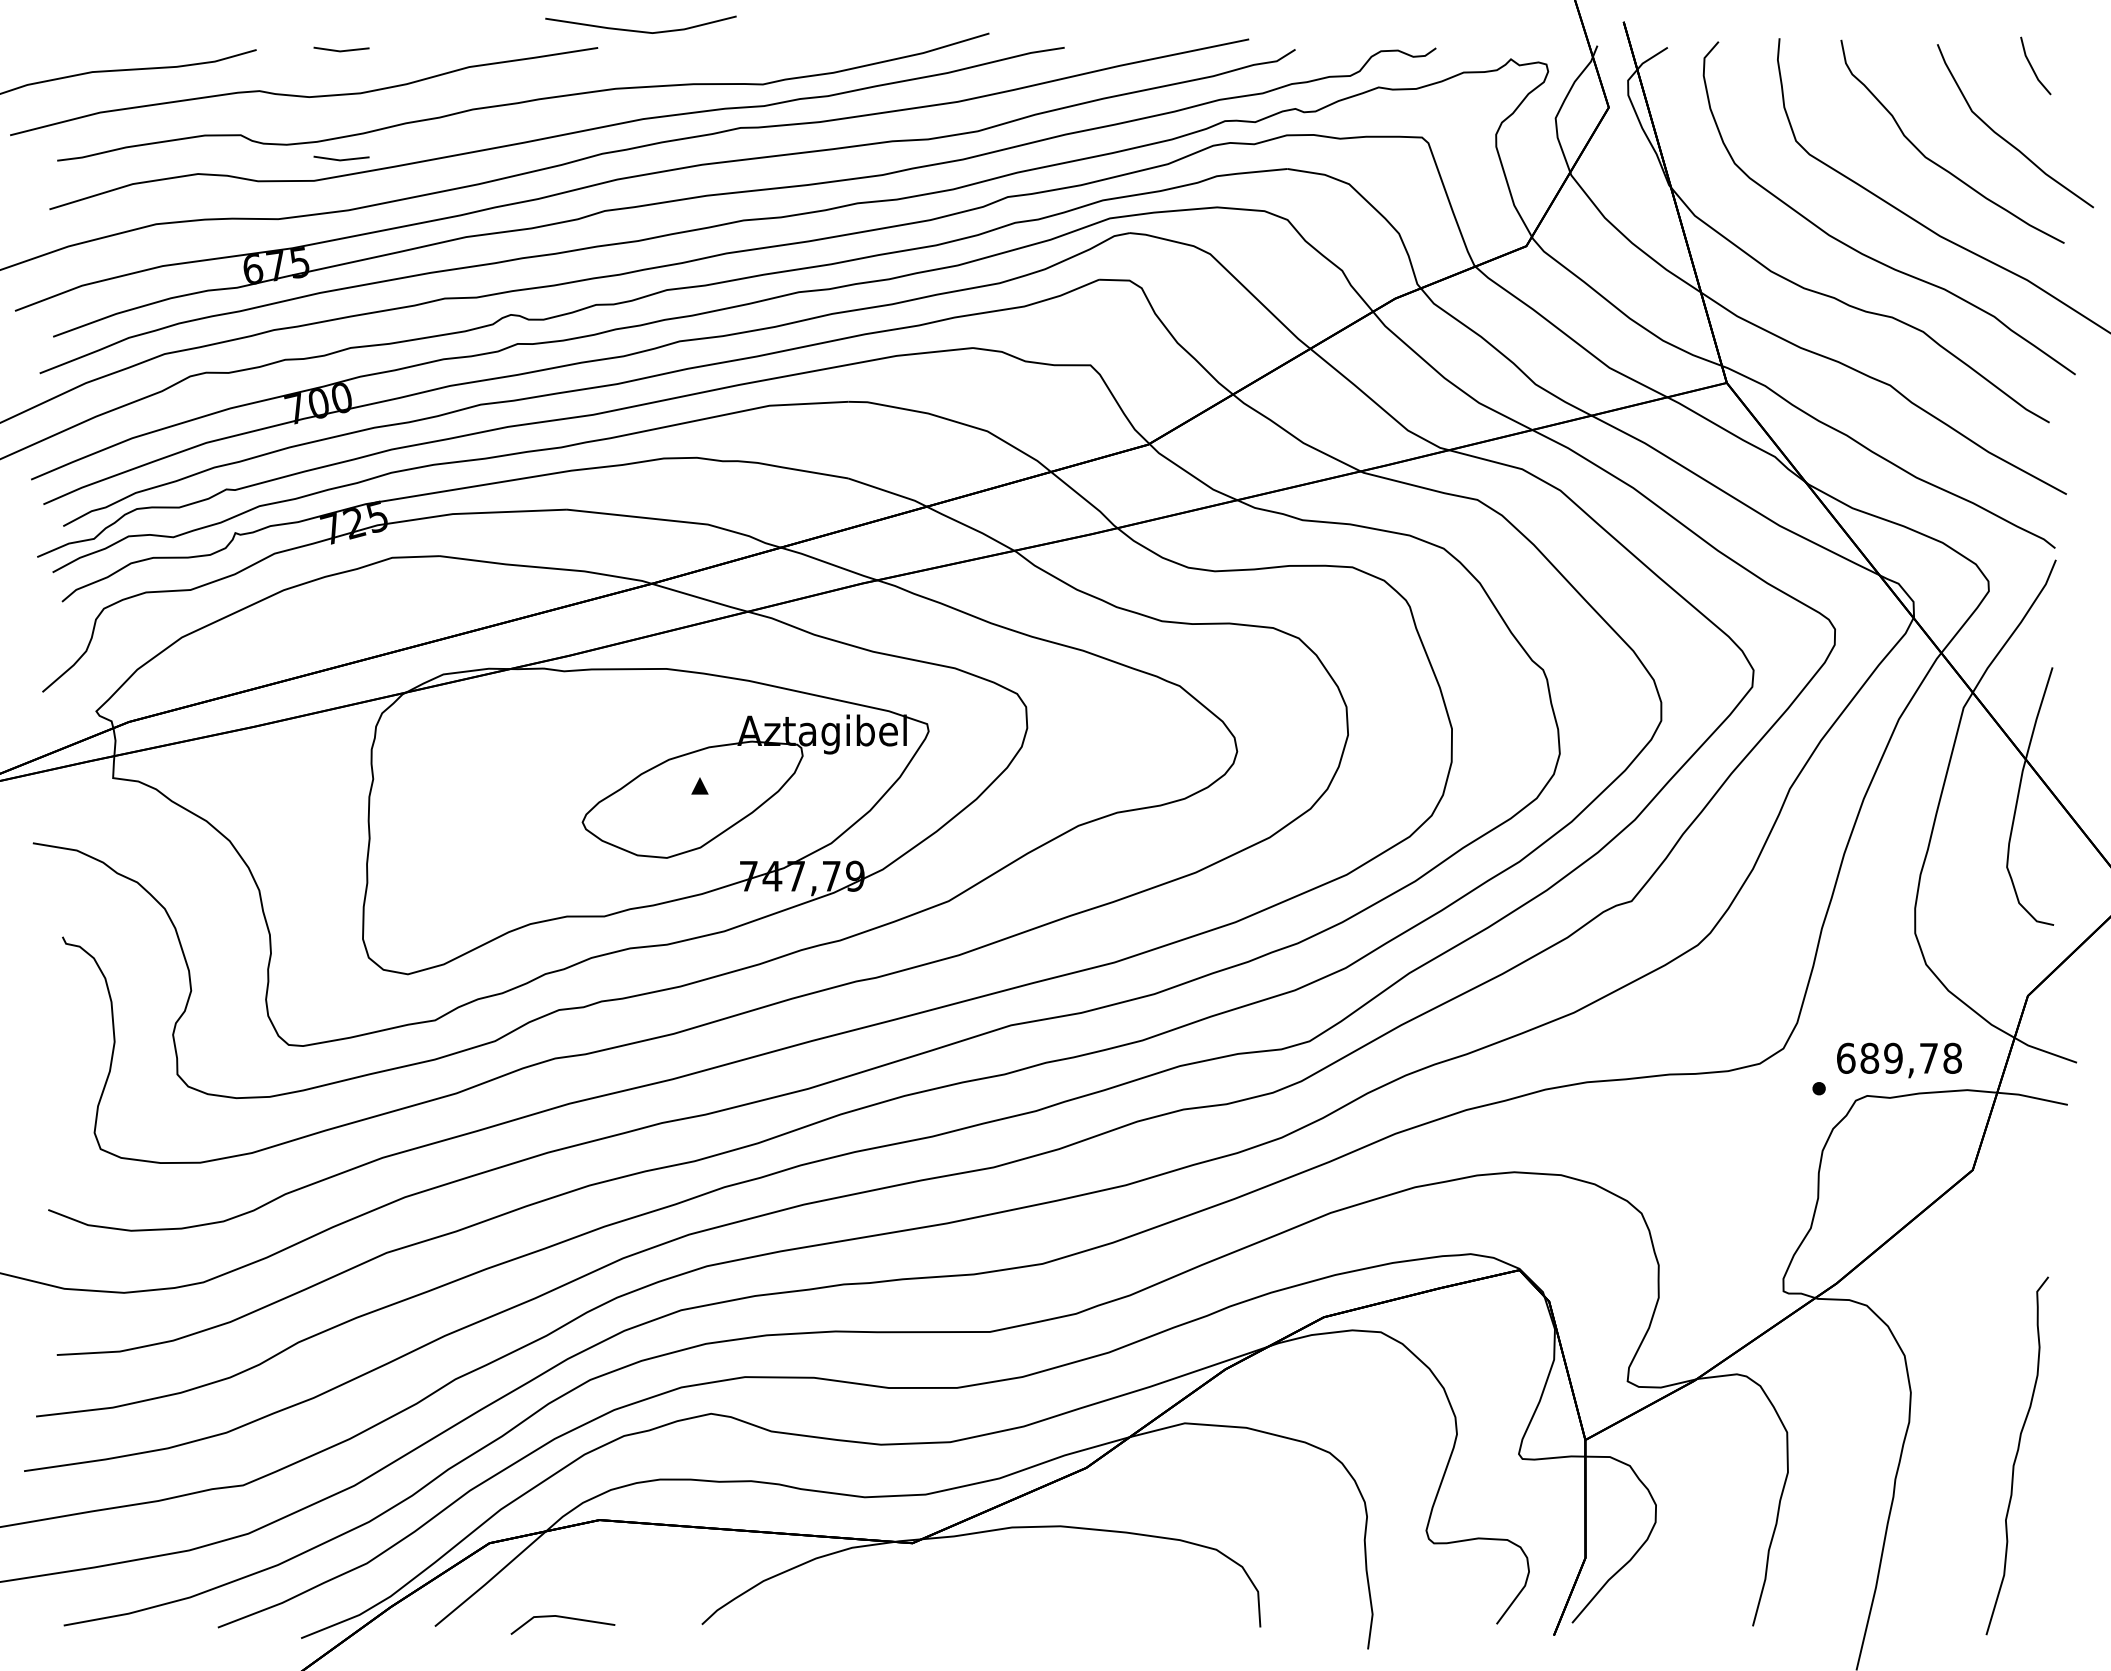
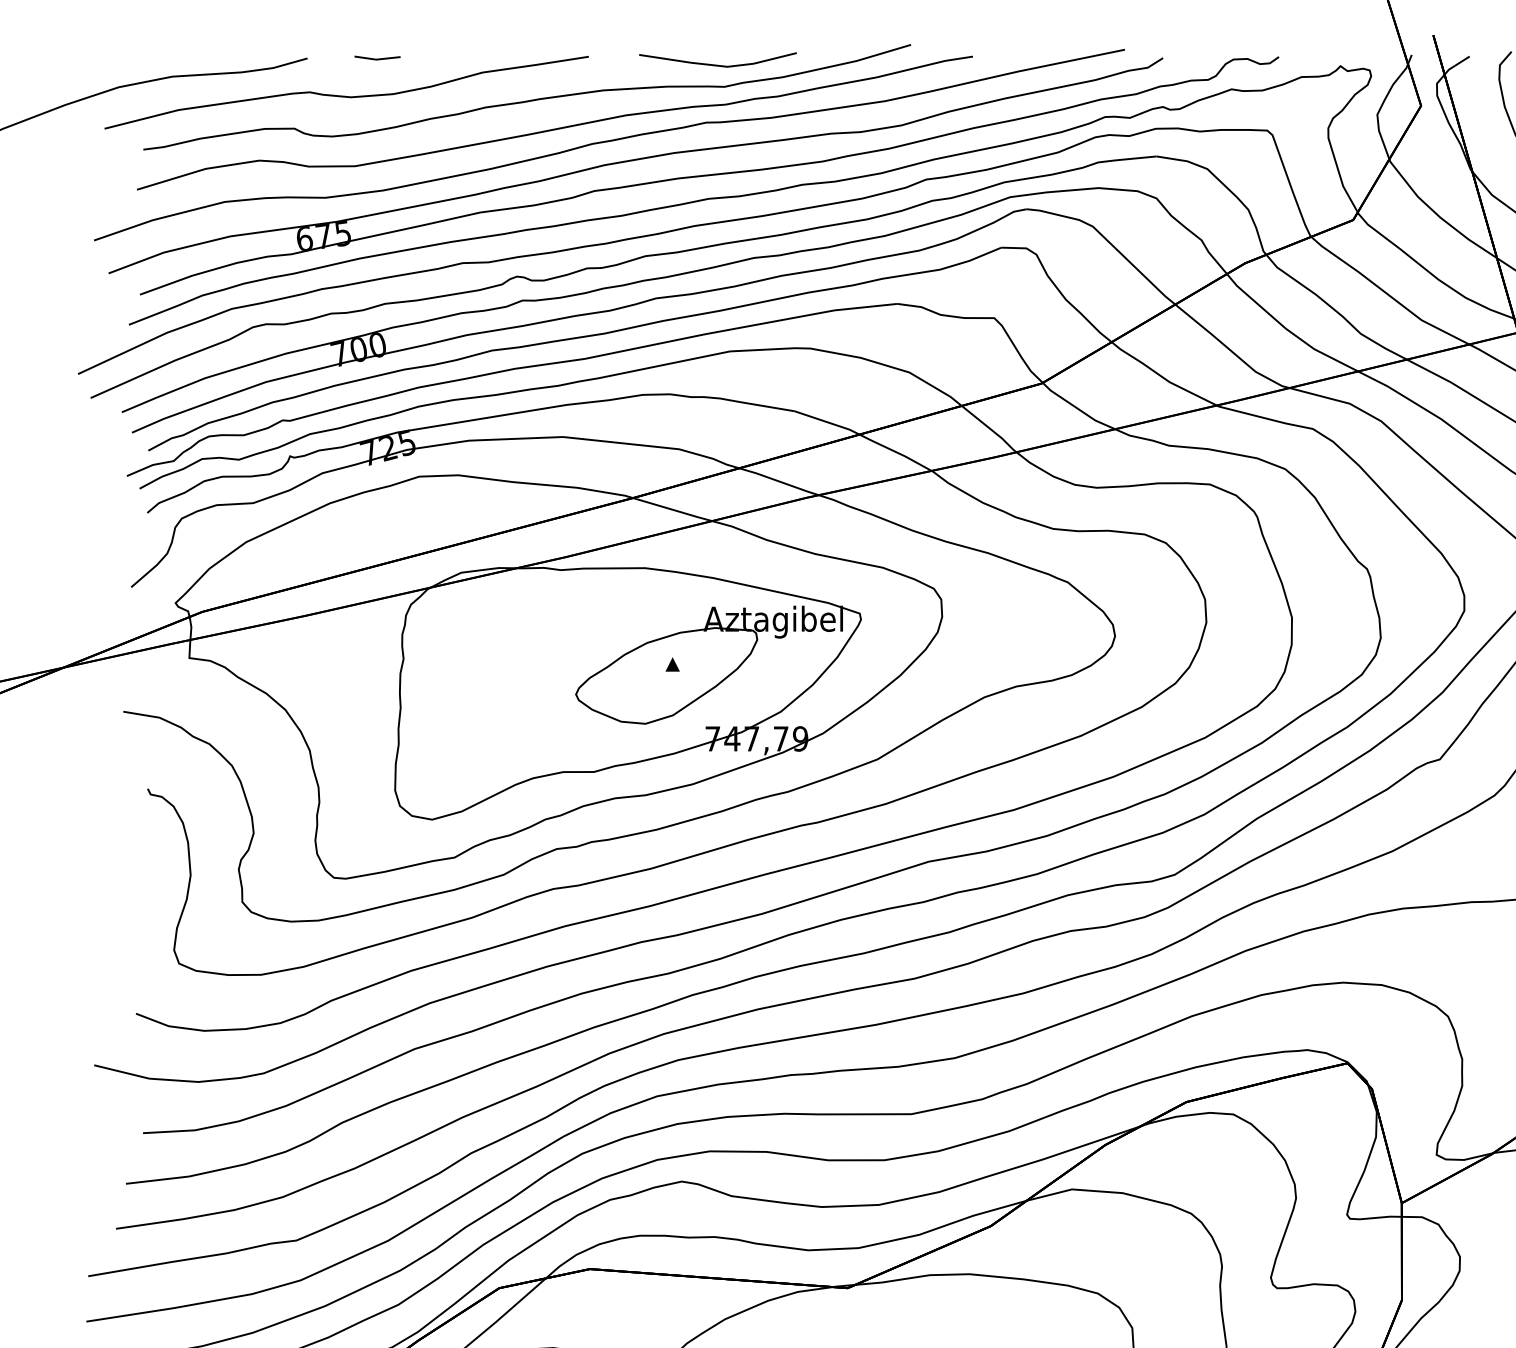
line: (640, 30) -> (717, 64), moved
line: (341, 159) -> (377, 148), removed

